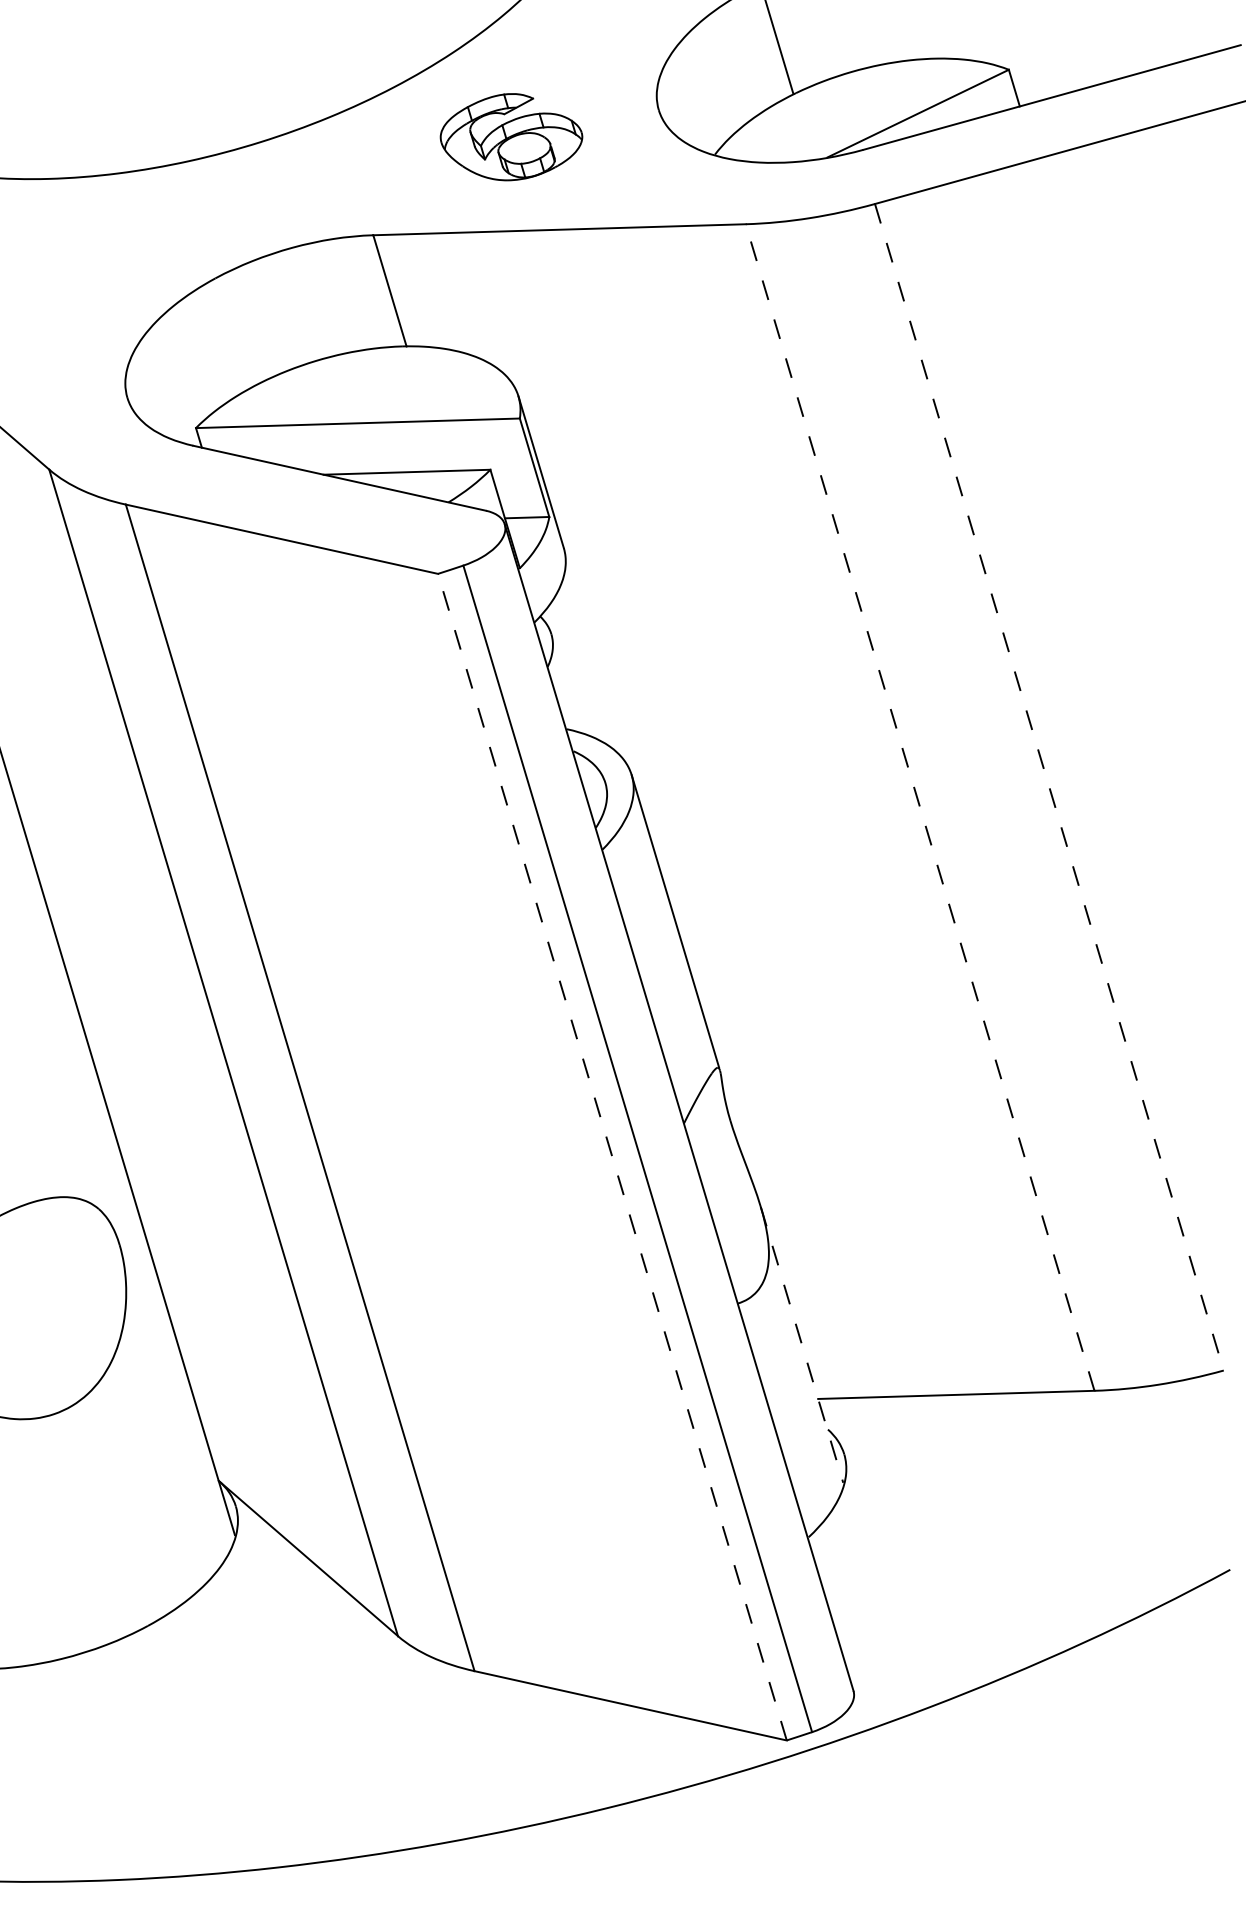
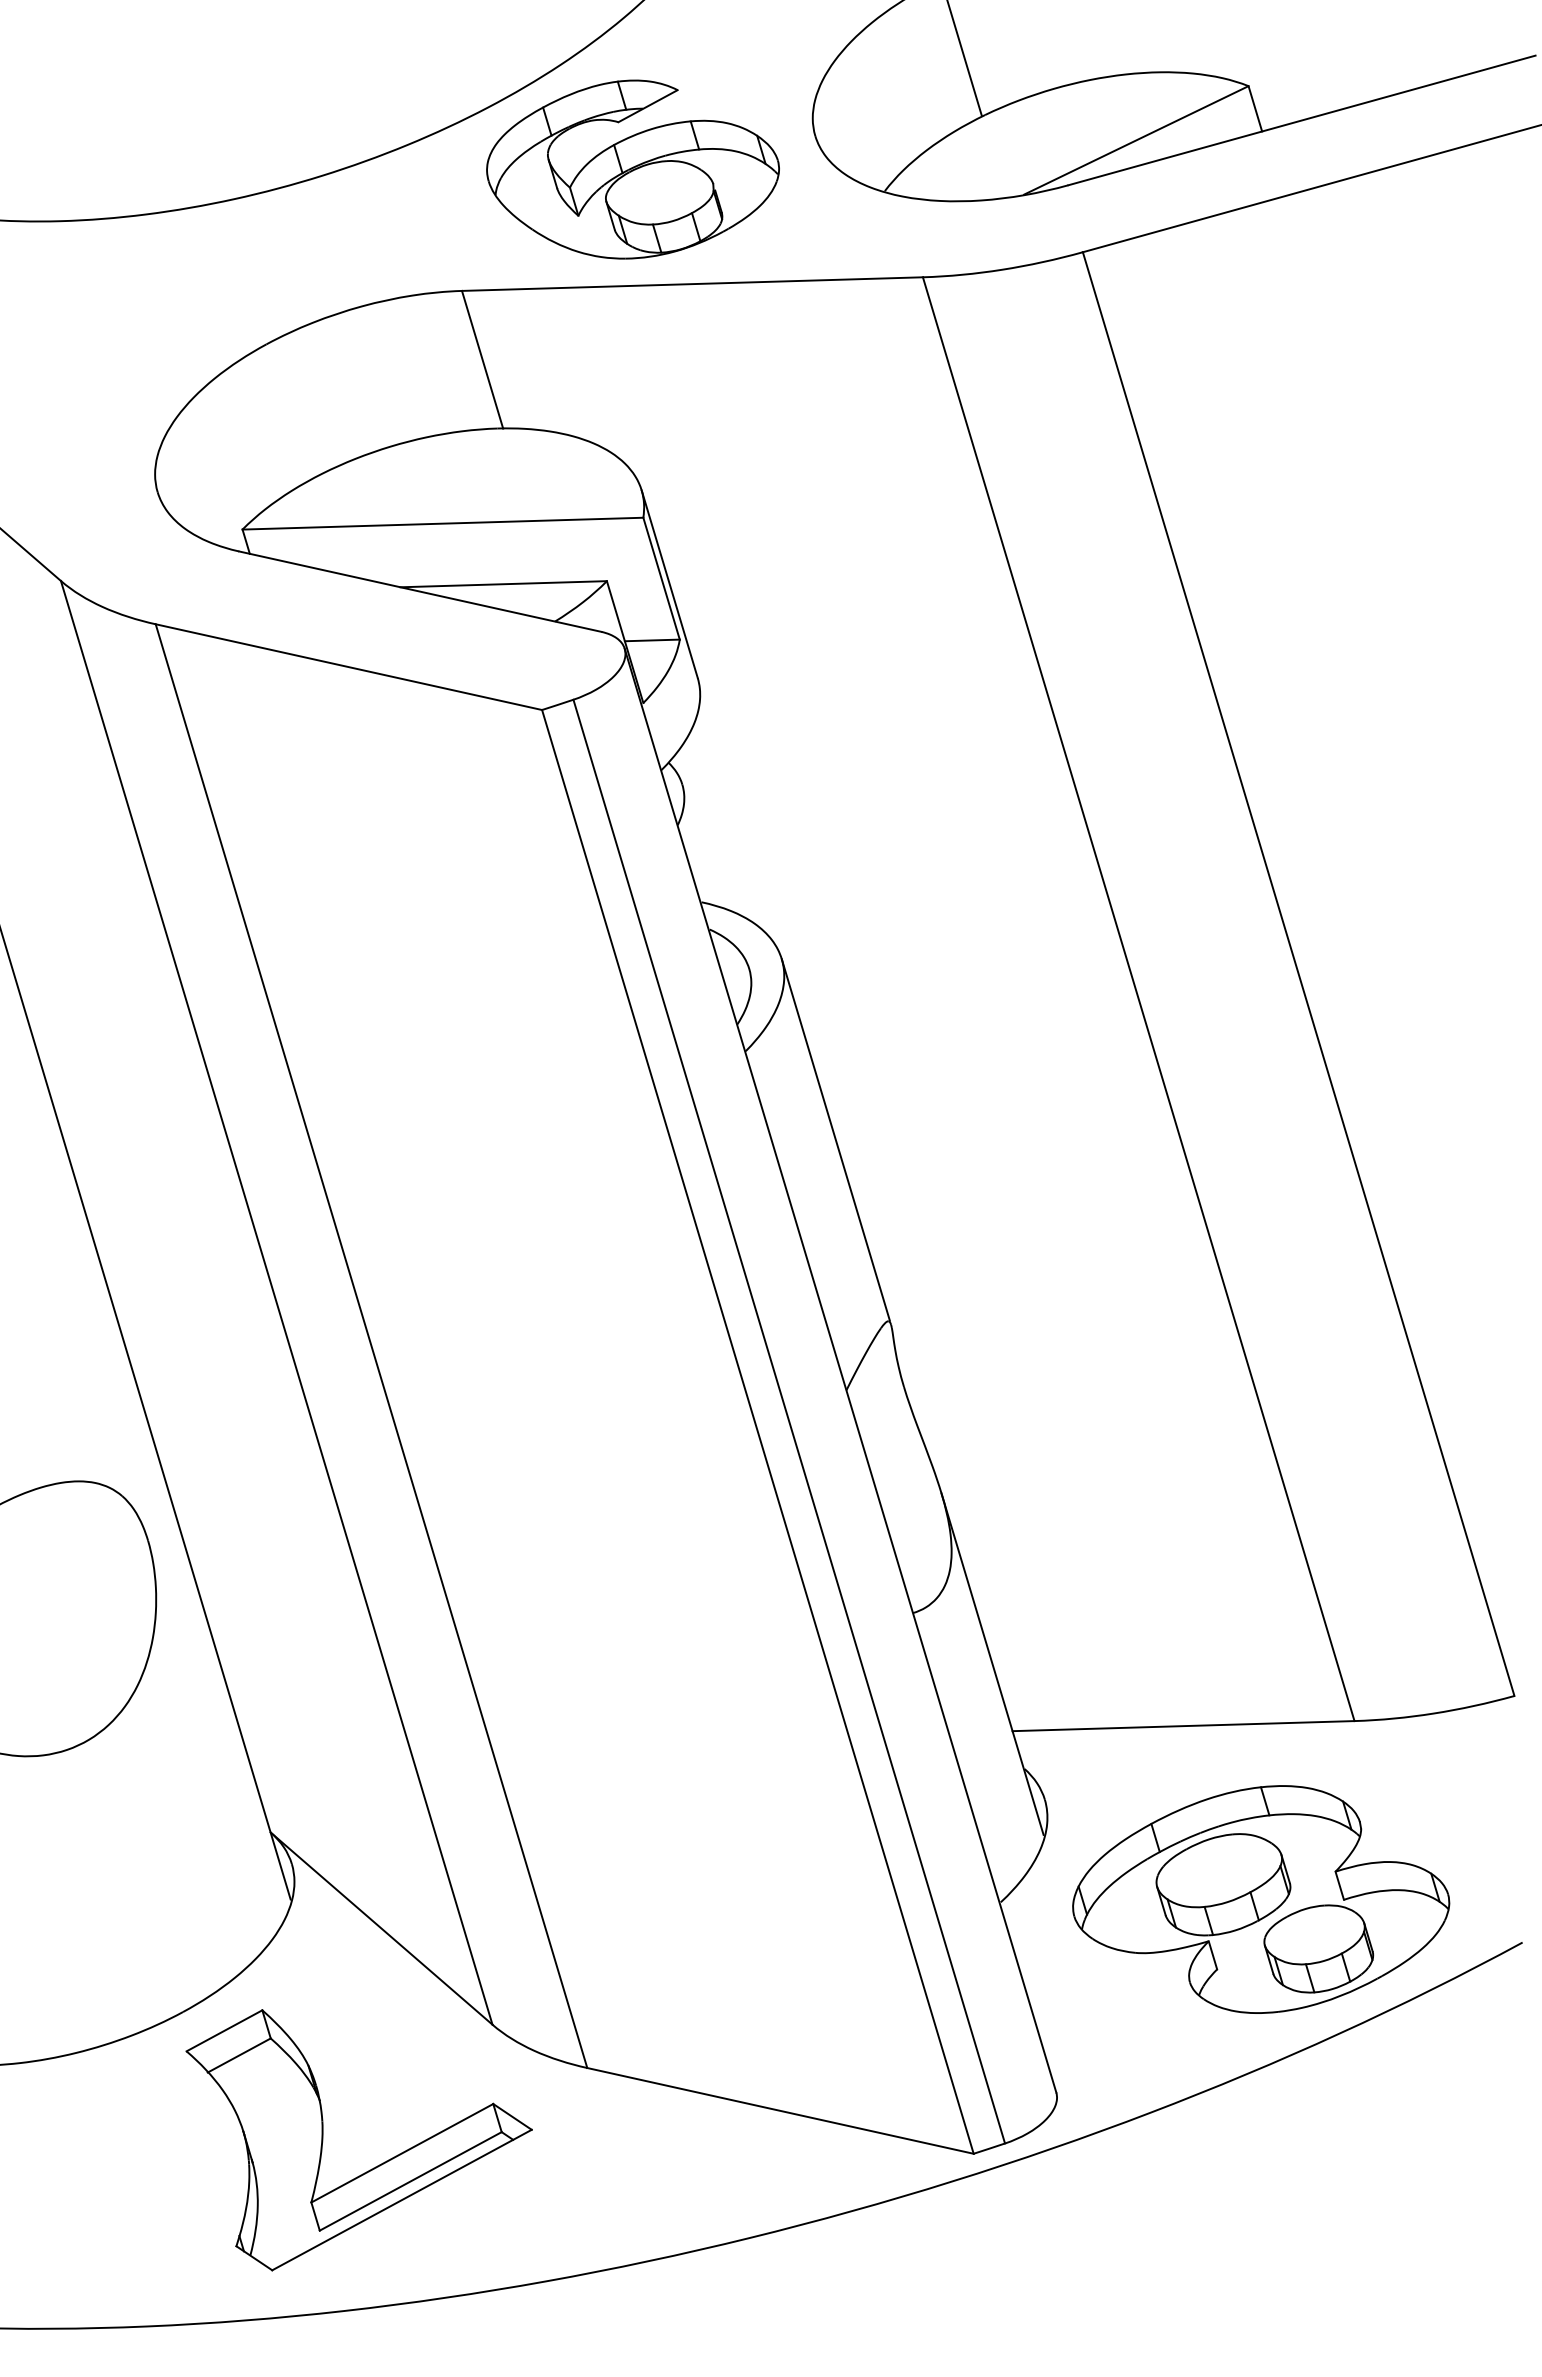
part: (511, 137) -> (632, 169), size x1.67
line: (1049, 787) -> (1298, 974), dashed -> solid
line: (919, 806) -> (1138, 998), dashed -> solid
line: (612, 1156) -> (757, 1431), dashed -> solid
line: (801, 1345) -> (992, 1664), dashed -> solid
part: (1019, 1534) -> (1261, 1899), added
part: (300, 1752) -> (371, 2168), added

